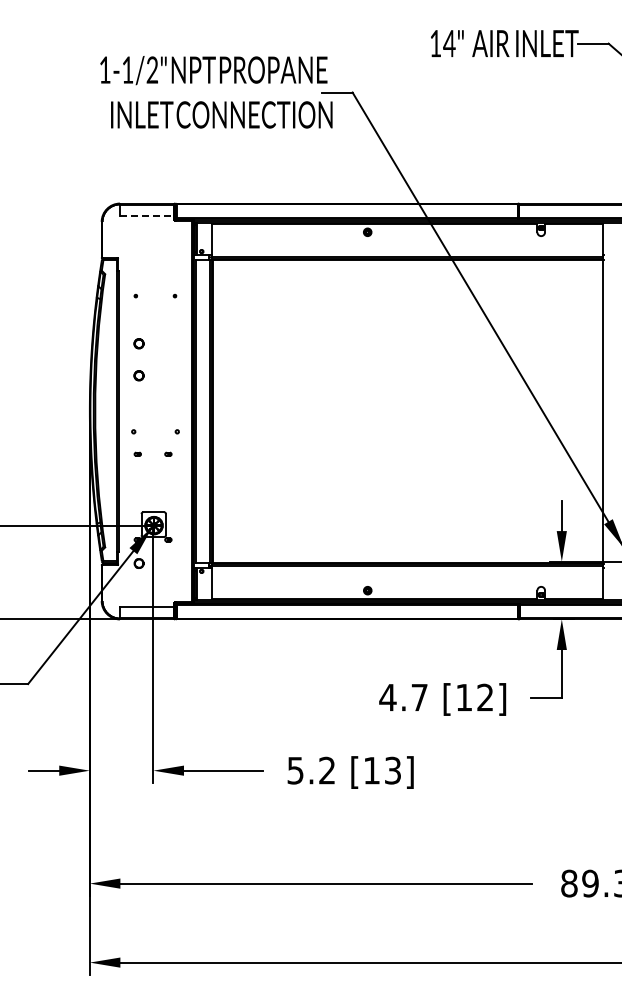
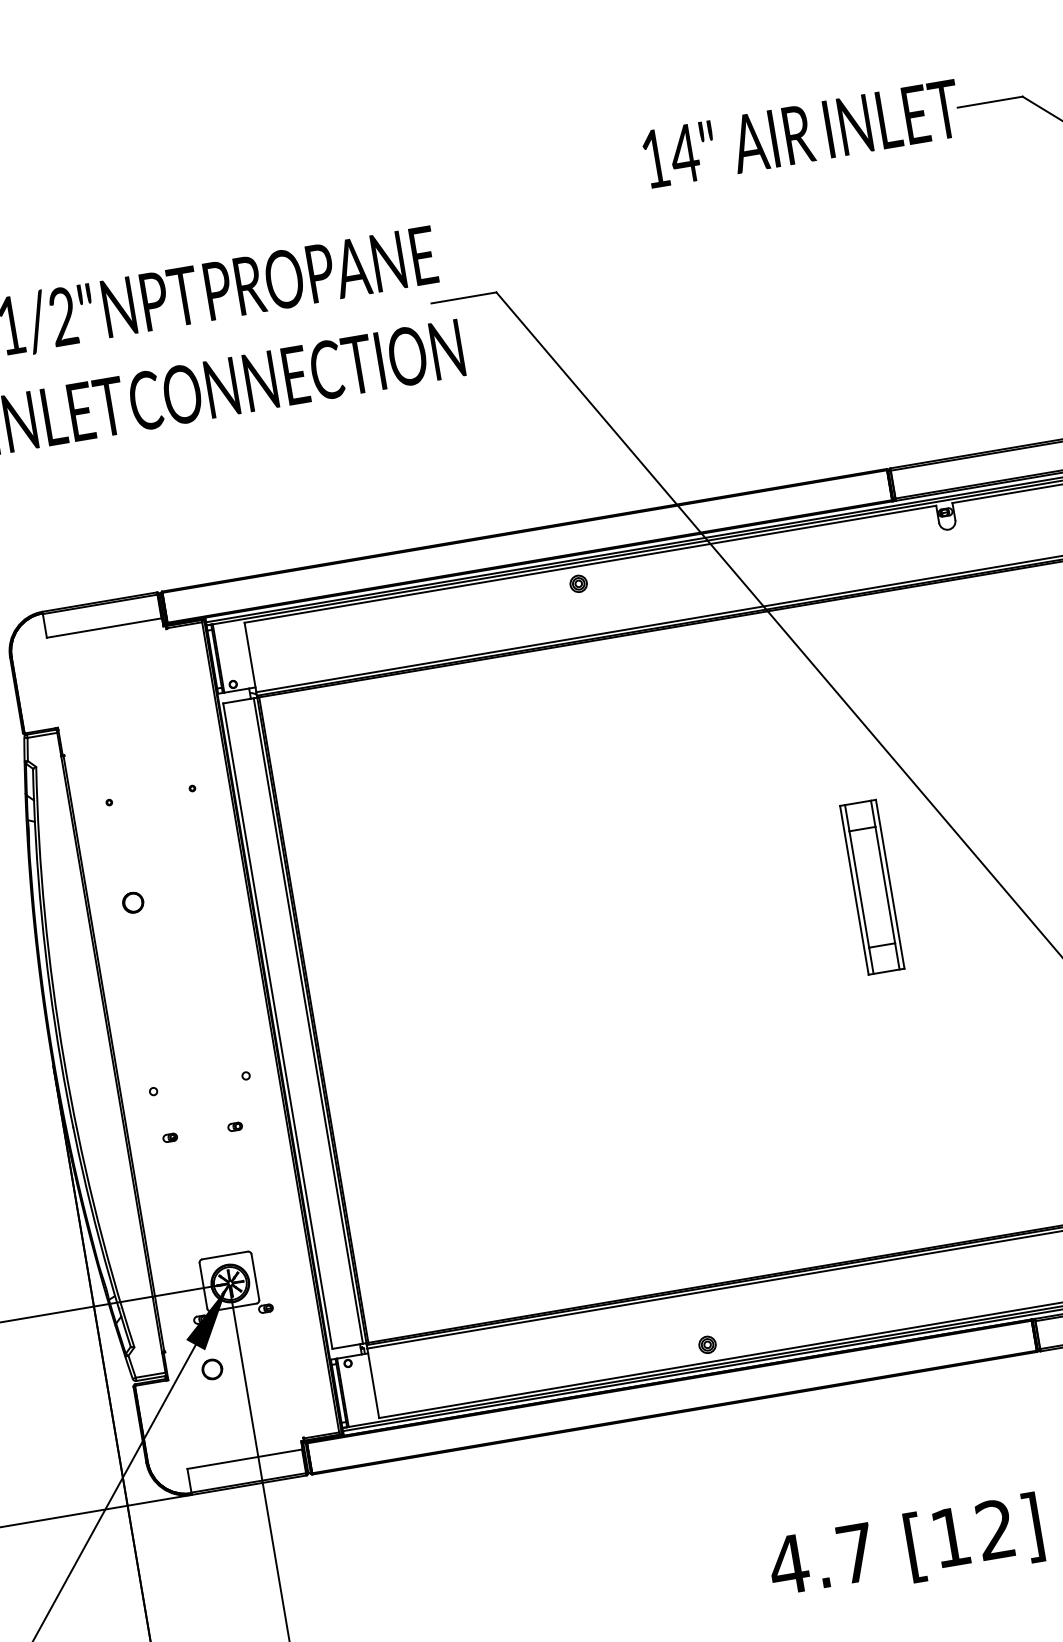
line: (147, 215) -> (105, 627), dashed -> solid
part: (138, 375) -> (143, 970), removed
part: (478, 393) -> (871, 886), added

